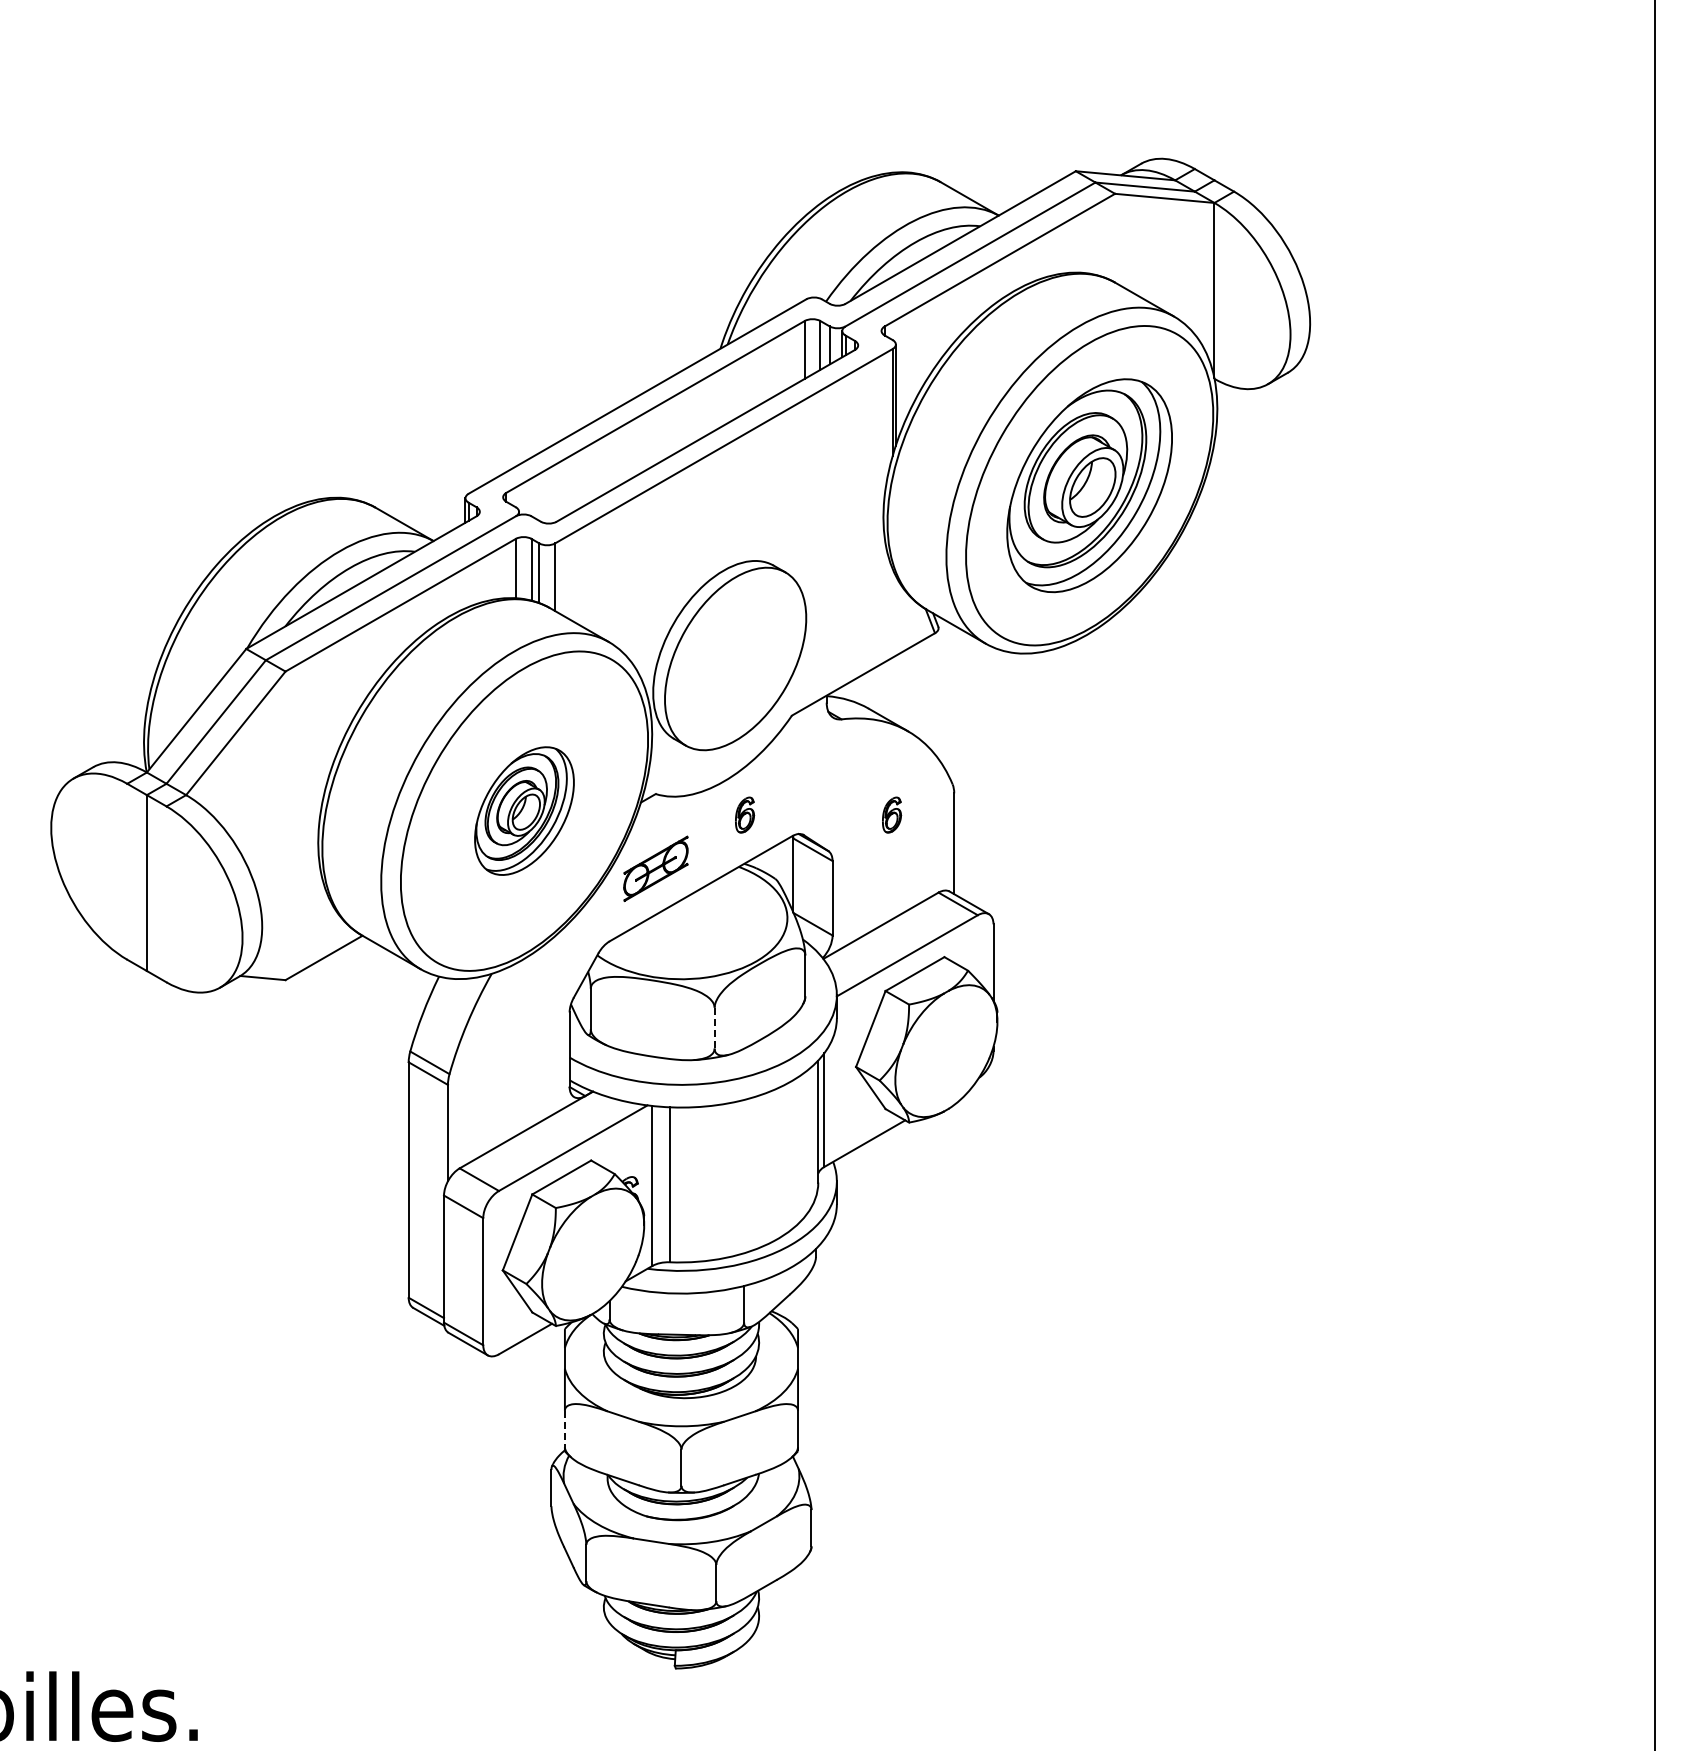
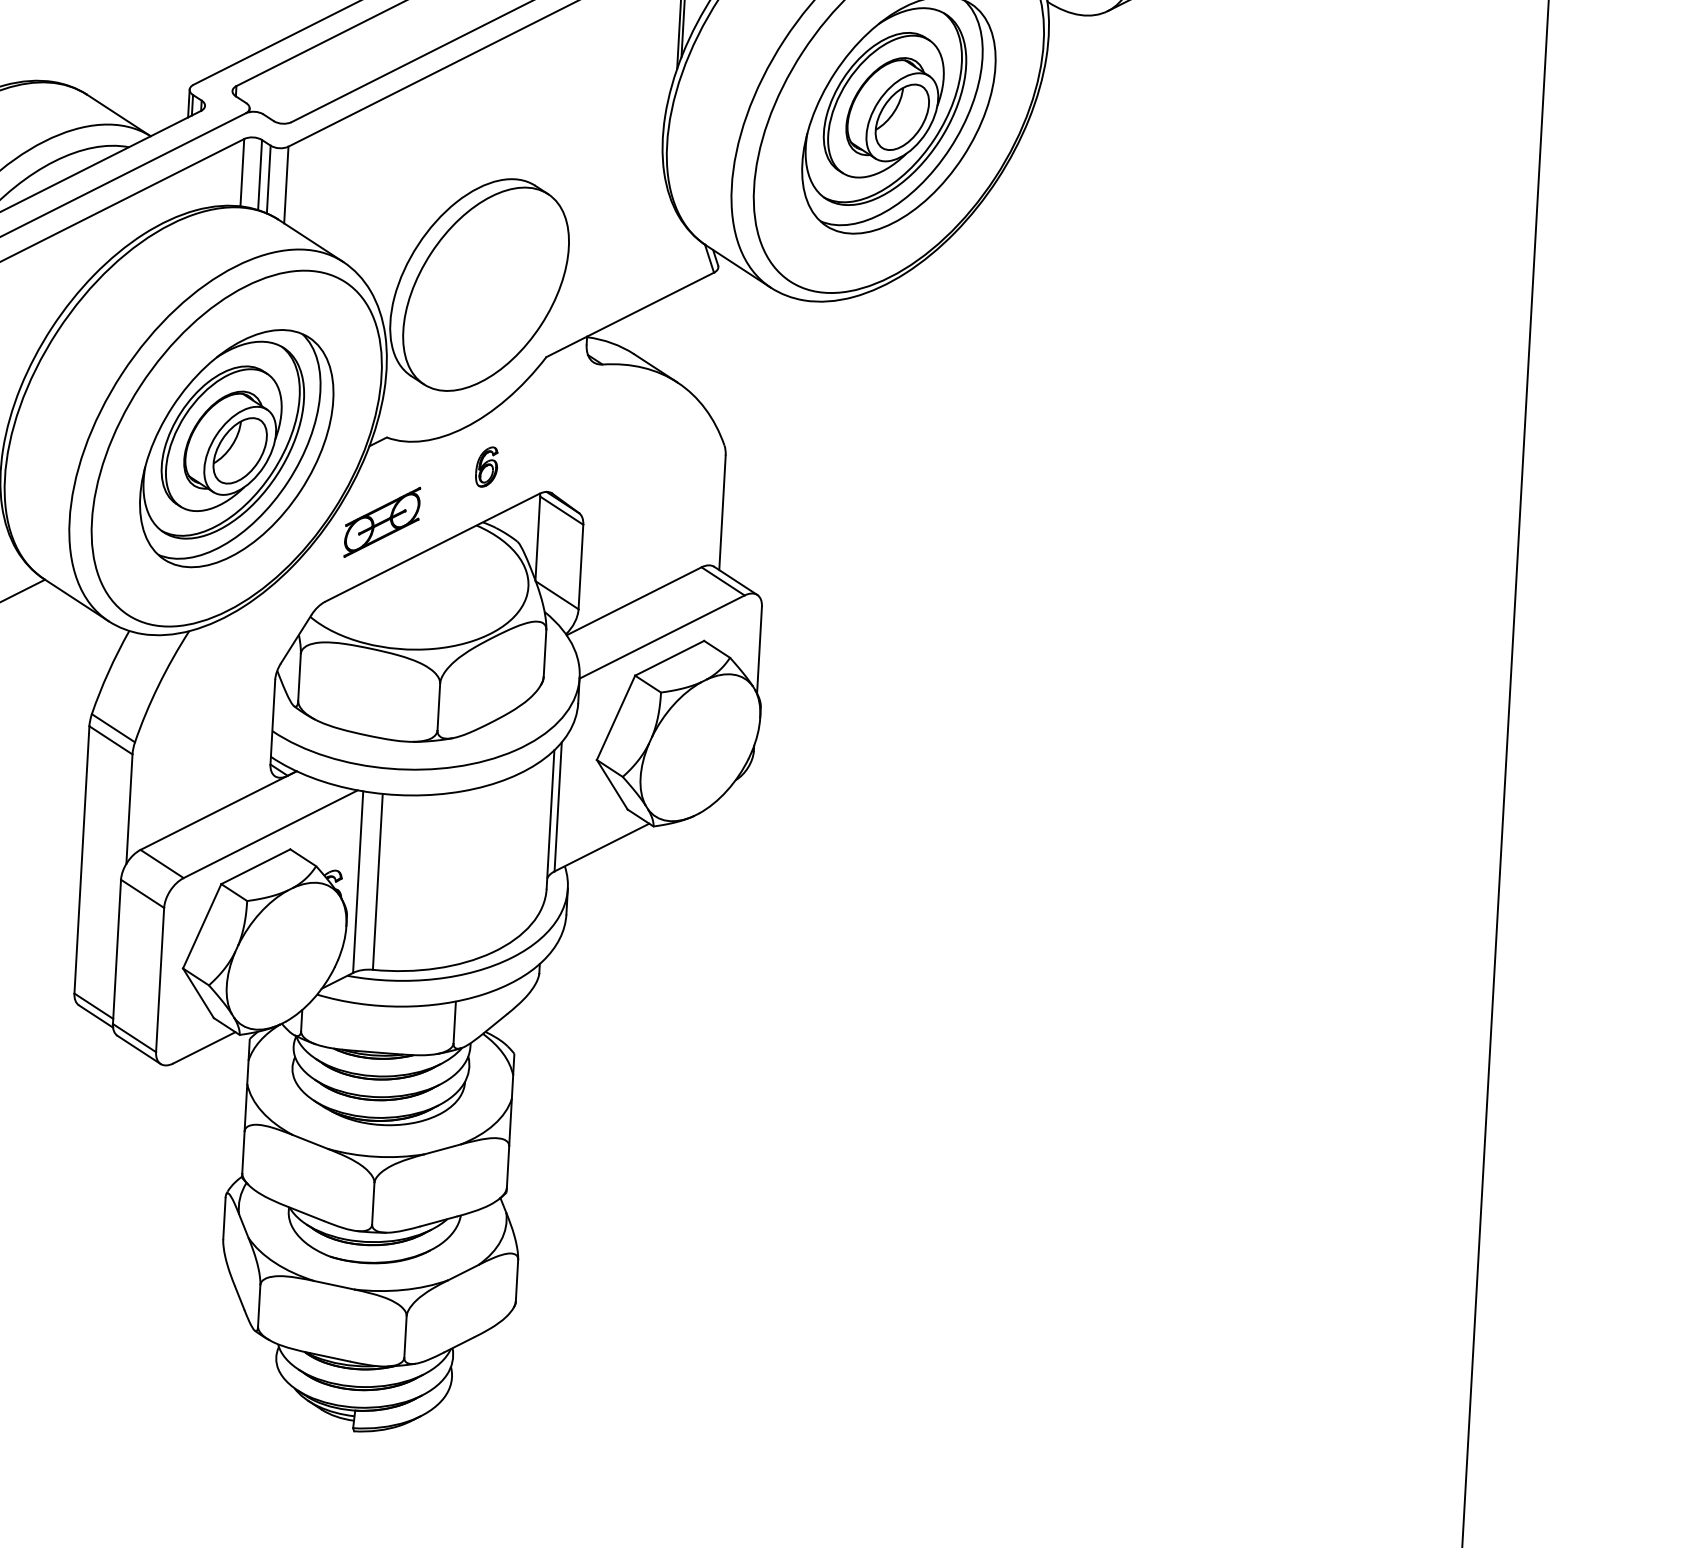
part: (524, 810) -> (236, 447), size x1.67
part: (892, 814) -> (654, 475), removed
line: (714, 1028) -> (438, 707), dashed -> solid
line: (564, 1429) -> (242, 1152), dashed -> solid

